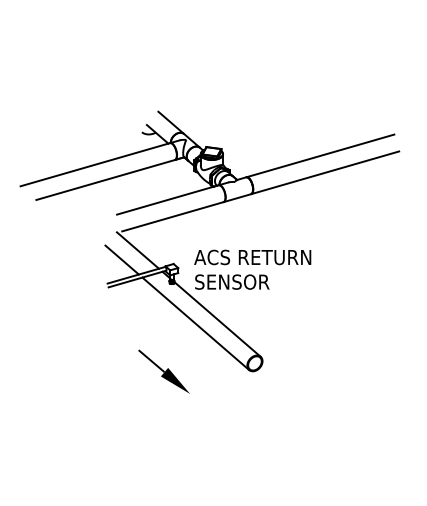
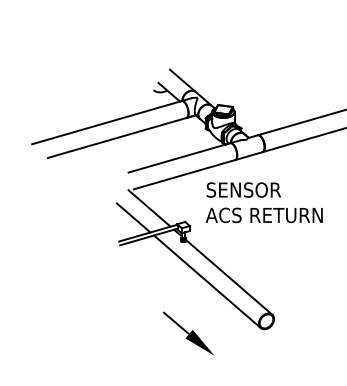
text: (232, 281) -> (244, 189), moved
part: (163, 371) -> (188, 333), moved

